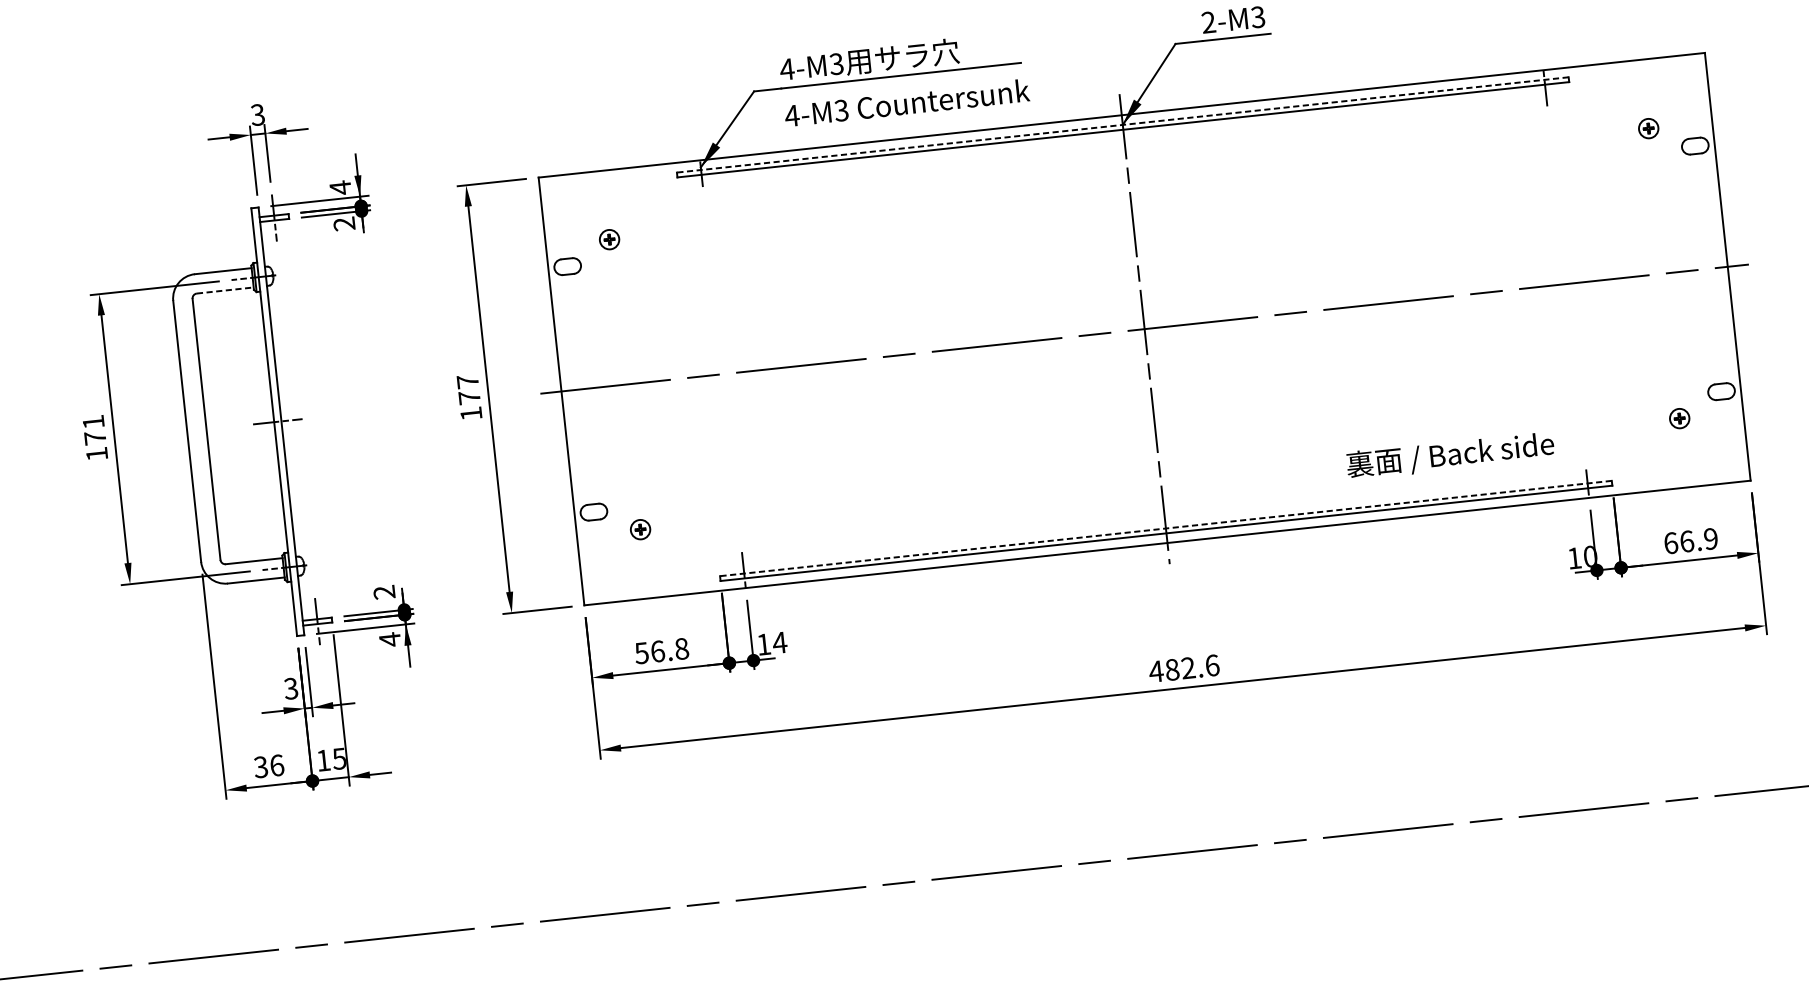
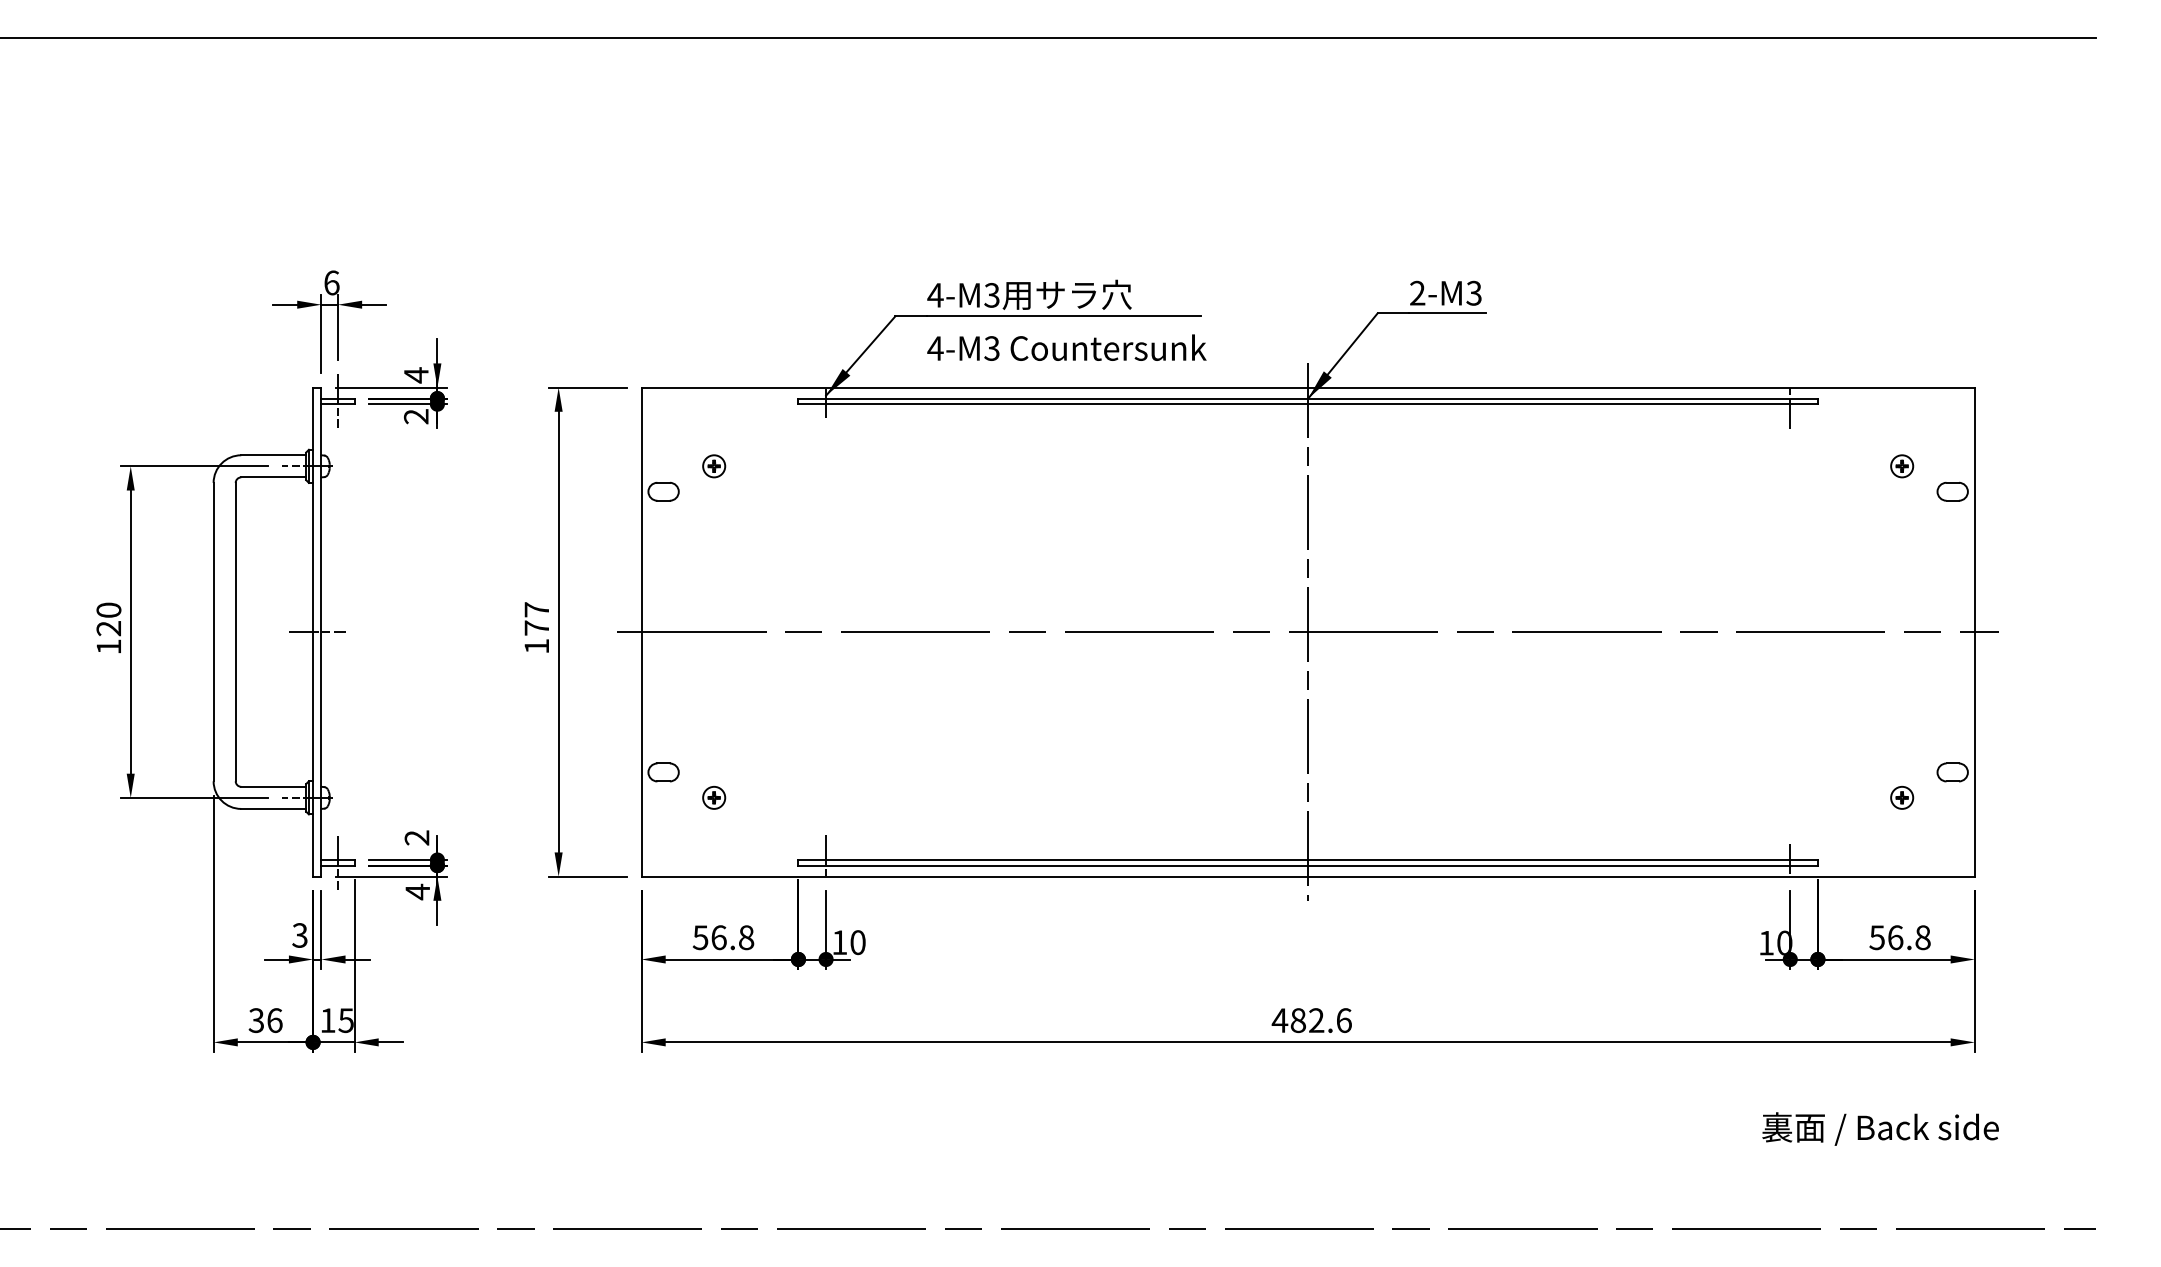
text: (257, 114) -> (331, 282), 3 -> 6
line: (1123, 124) -> (1308, 398), dashed -> solid
line: (226, 290) -> (274, 477), dashed -> solid
text: (94, 430) -> (108, 619), 171 -> 120
text: (1450, 455) -> (1880, 1128), moved
line: (1166, 528) -> (1308, 860), dashed -> solid
text: (1690, 540) -> (1899, 937), 66.9 -> 56.8
text: (779, 642) -> (857, 942), 14 -> 10

